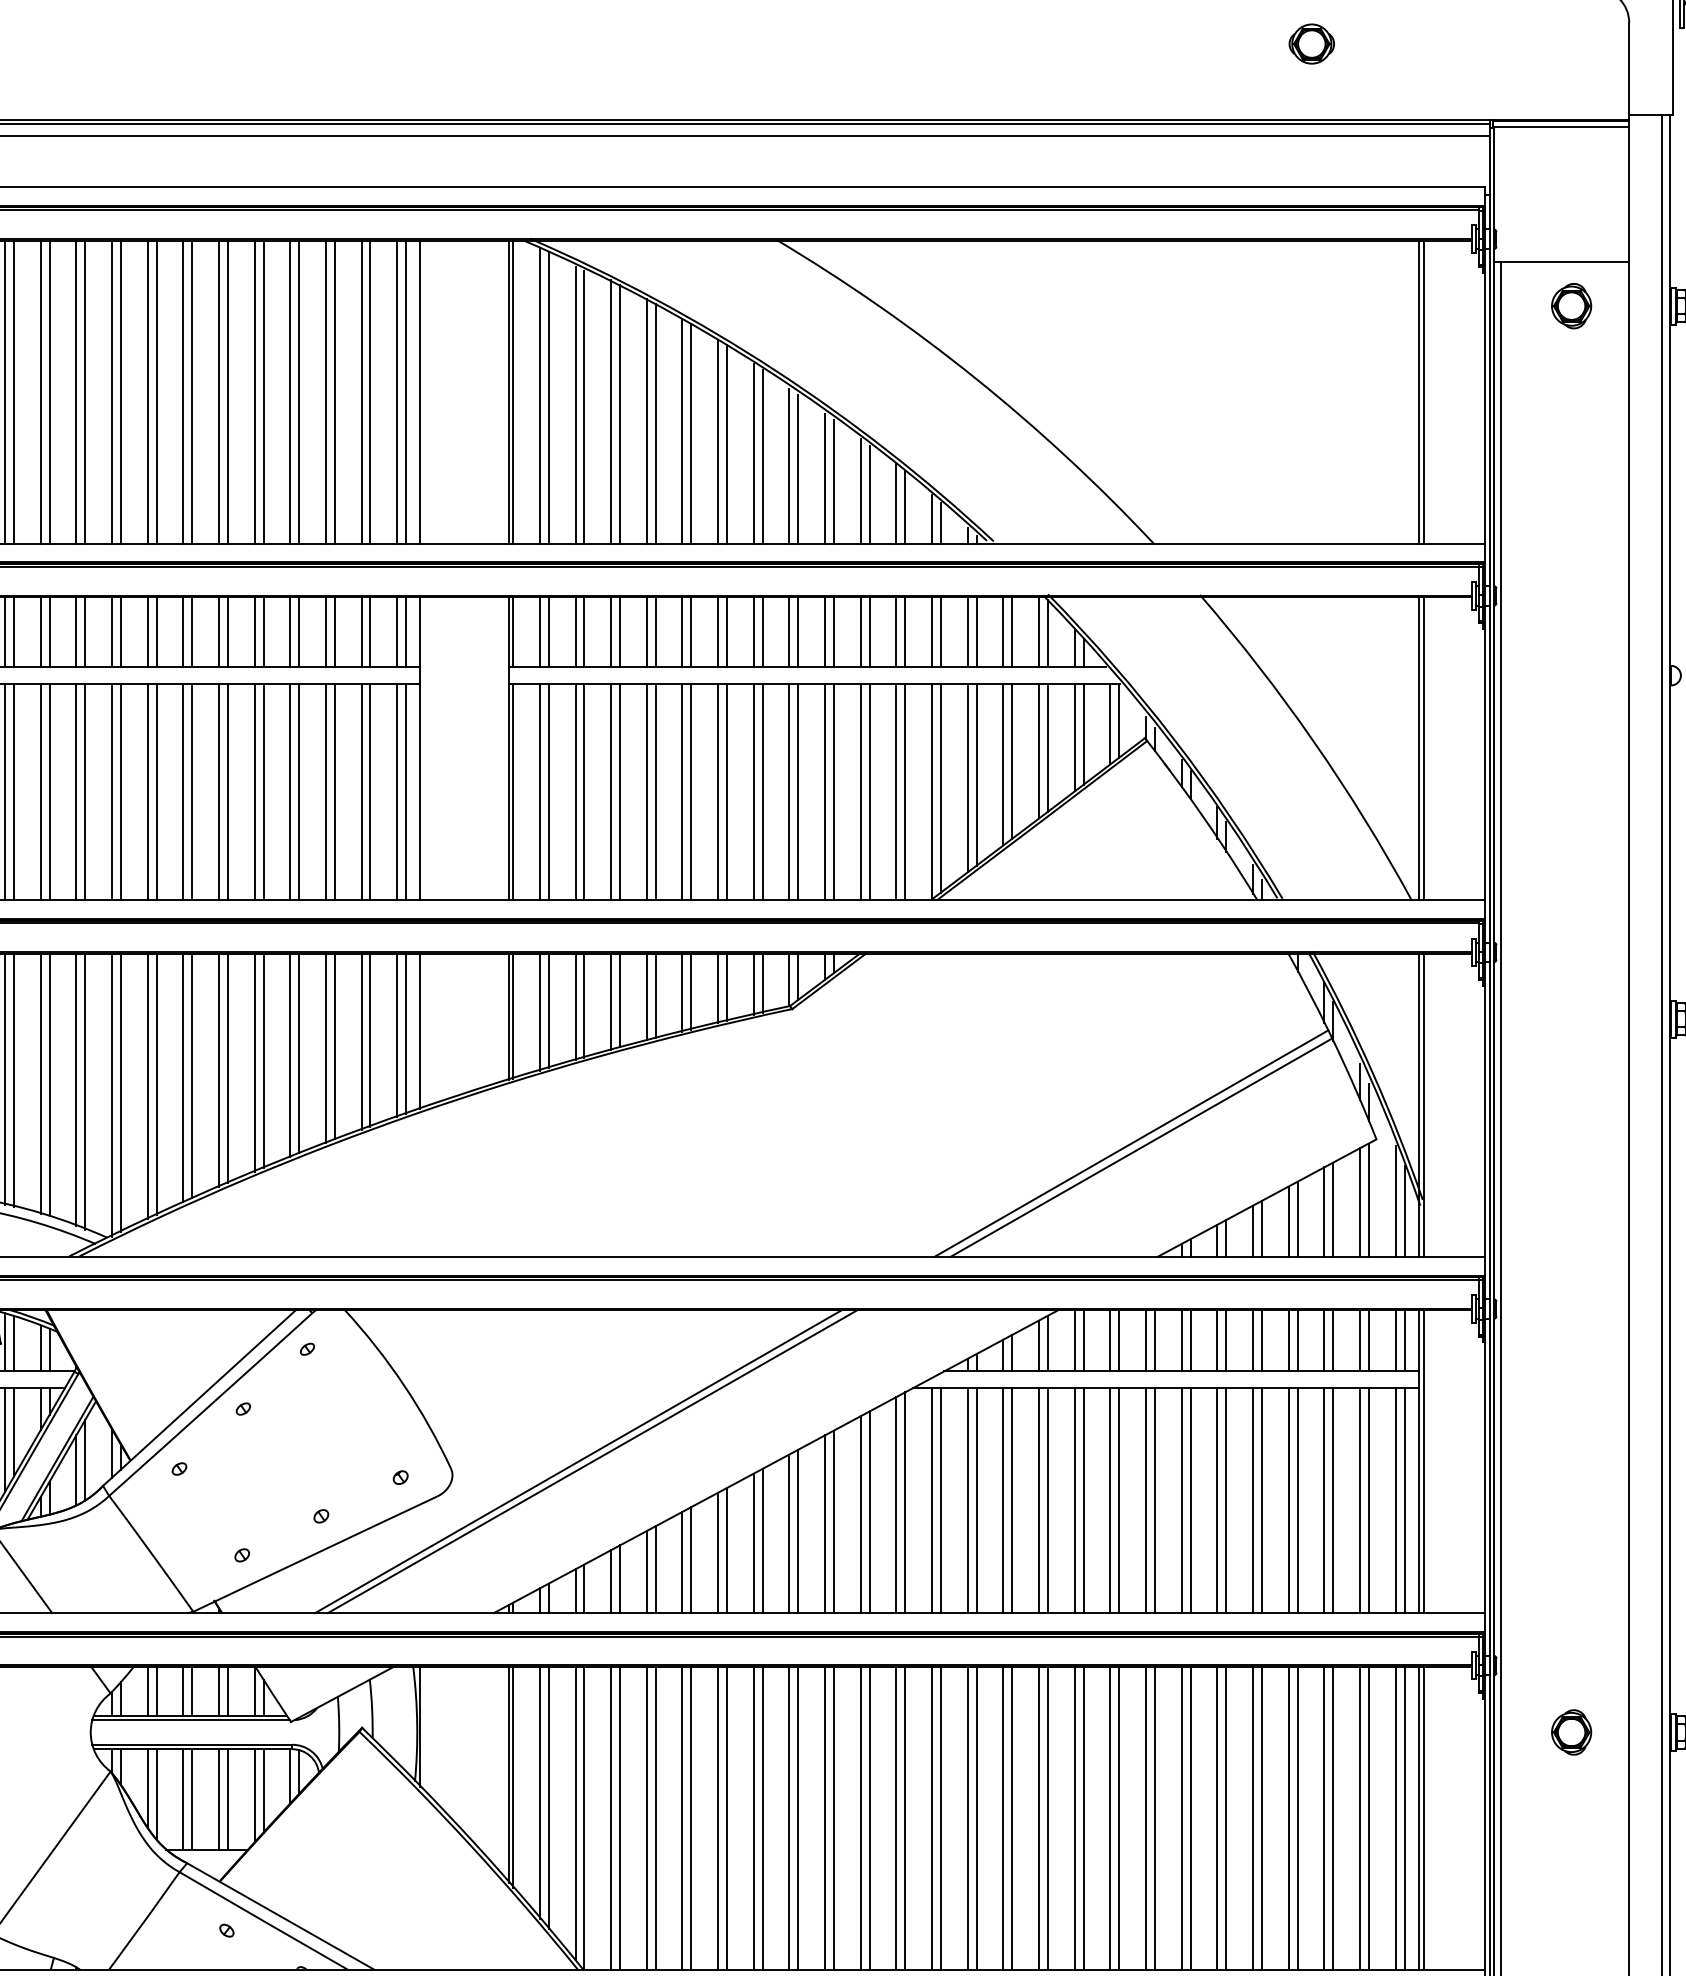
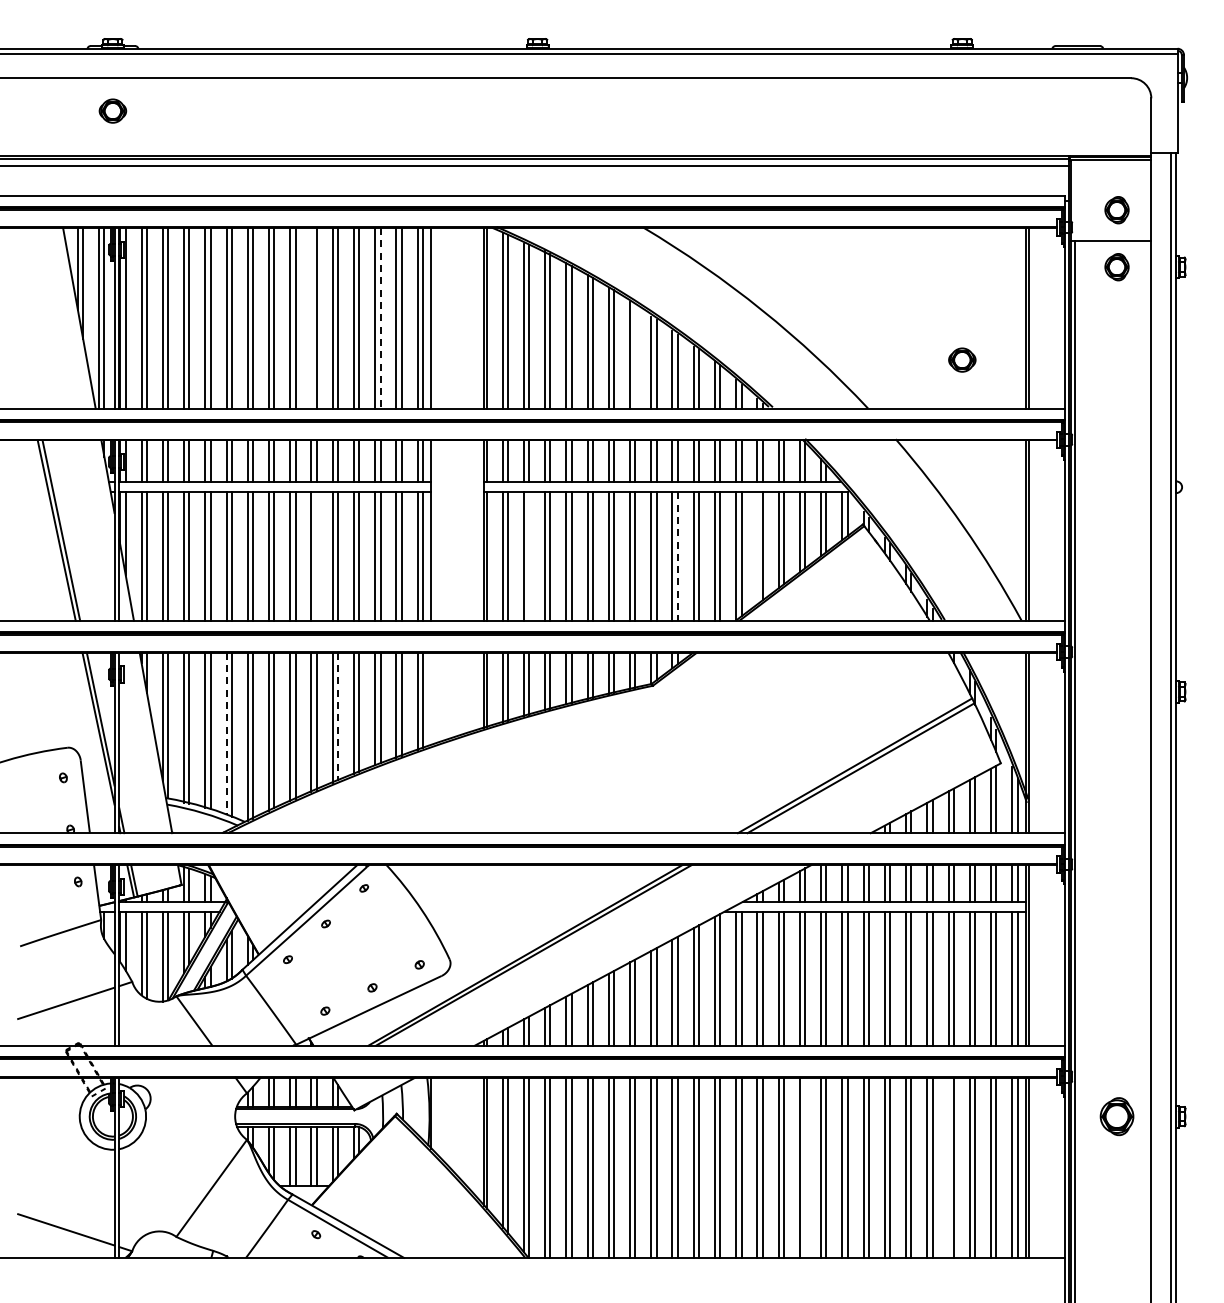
part: (1312, 43) -> (962, 359), moved
part: (1570, 210) -> (1116, 210), added
line: (218, 392) -> (311, 318), removed
line: (334, 392) -> (380, 318), solid -> dashed
line: (763, 456) -> (635, 356), removed
line: (967, 778) -> (757, 548), removed
line: (227, 791) -> (316, 556), removed
line: (585, 791) -> (529, 556), removed
line: (833, 793) -> (677, 557), solid -> dashed
line: (418, 1030) -> (430, 698), removed
line: (264, 1060) -> (338, 716), solid -> dashed
line: (76, 1090) -> (226, 734), solid -> dashed
part: (1570, 1732) -> (1116, 1116), size x1.4
line: (1048, 1817) -> (805, 1167), removed
line: (1288, 1817) -> (948, 1167), removed

